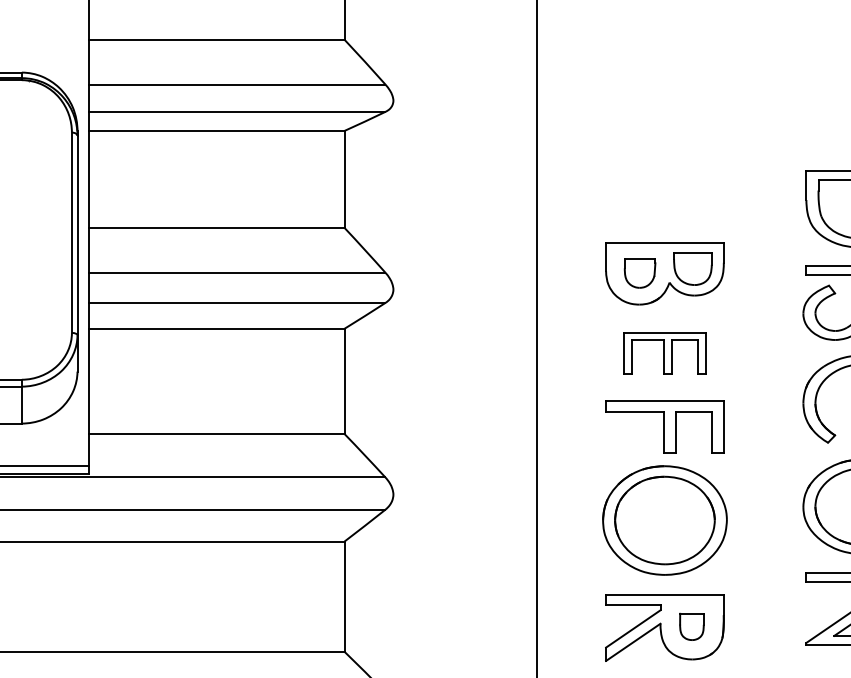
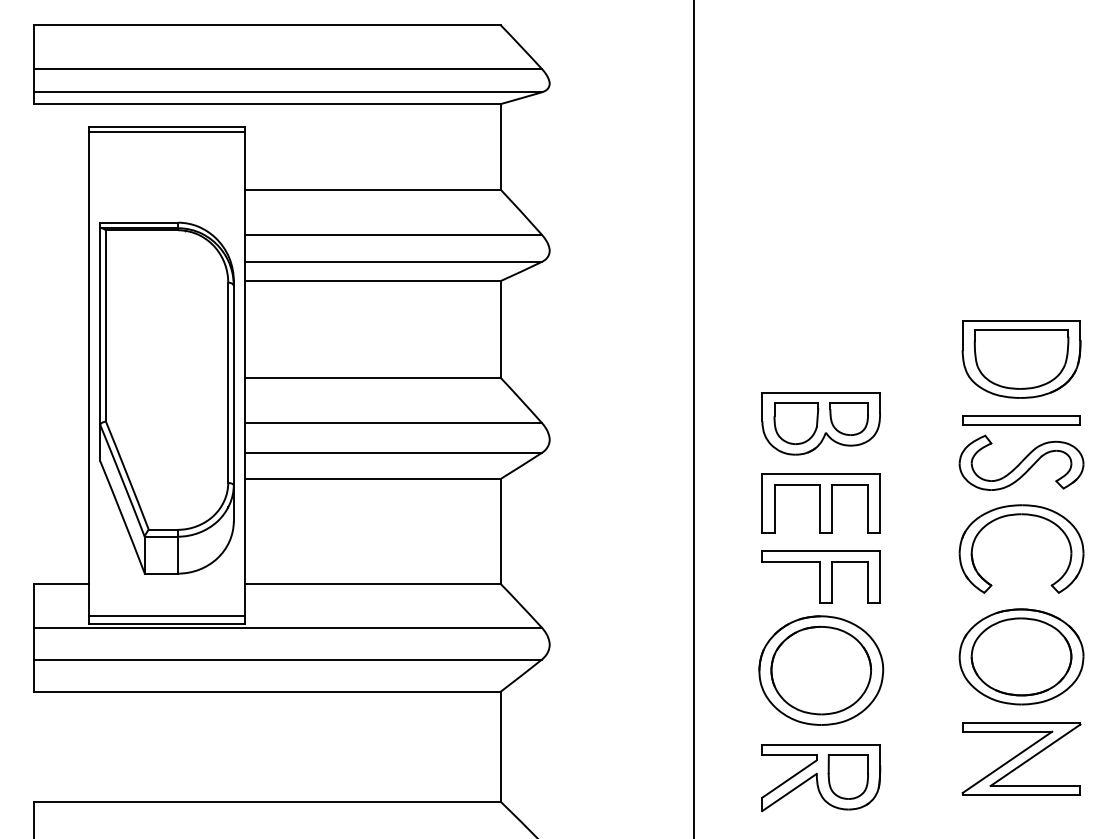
part: (640, 273) -> (796, 423), size x1.43
part: (664, 353) -> (820, 503), size x1.43
part: (691, 626) -> (847, 776), size x1.67

